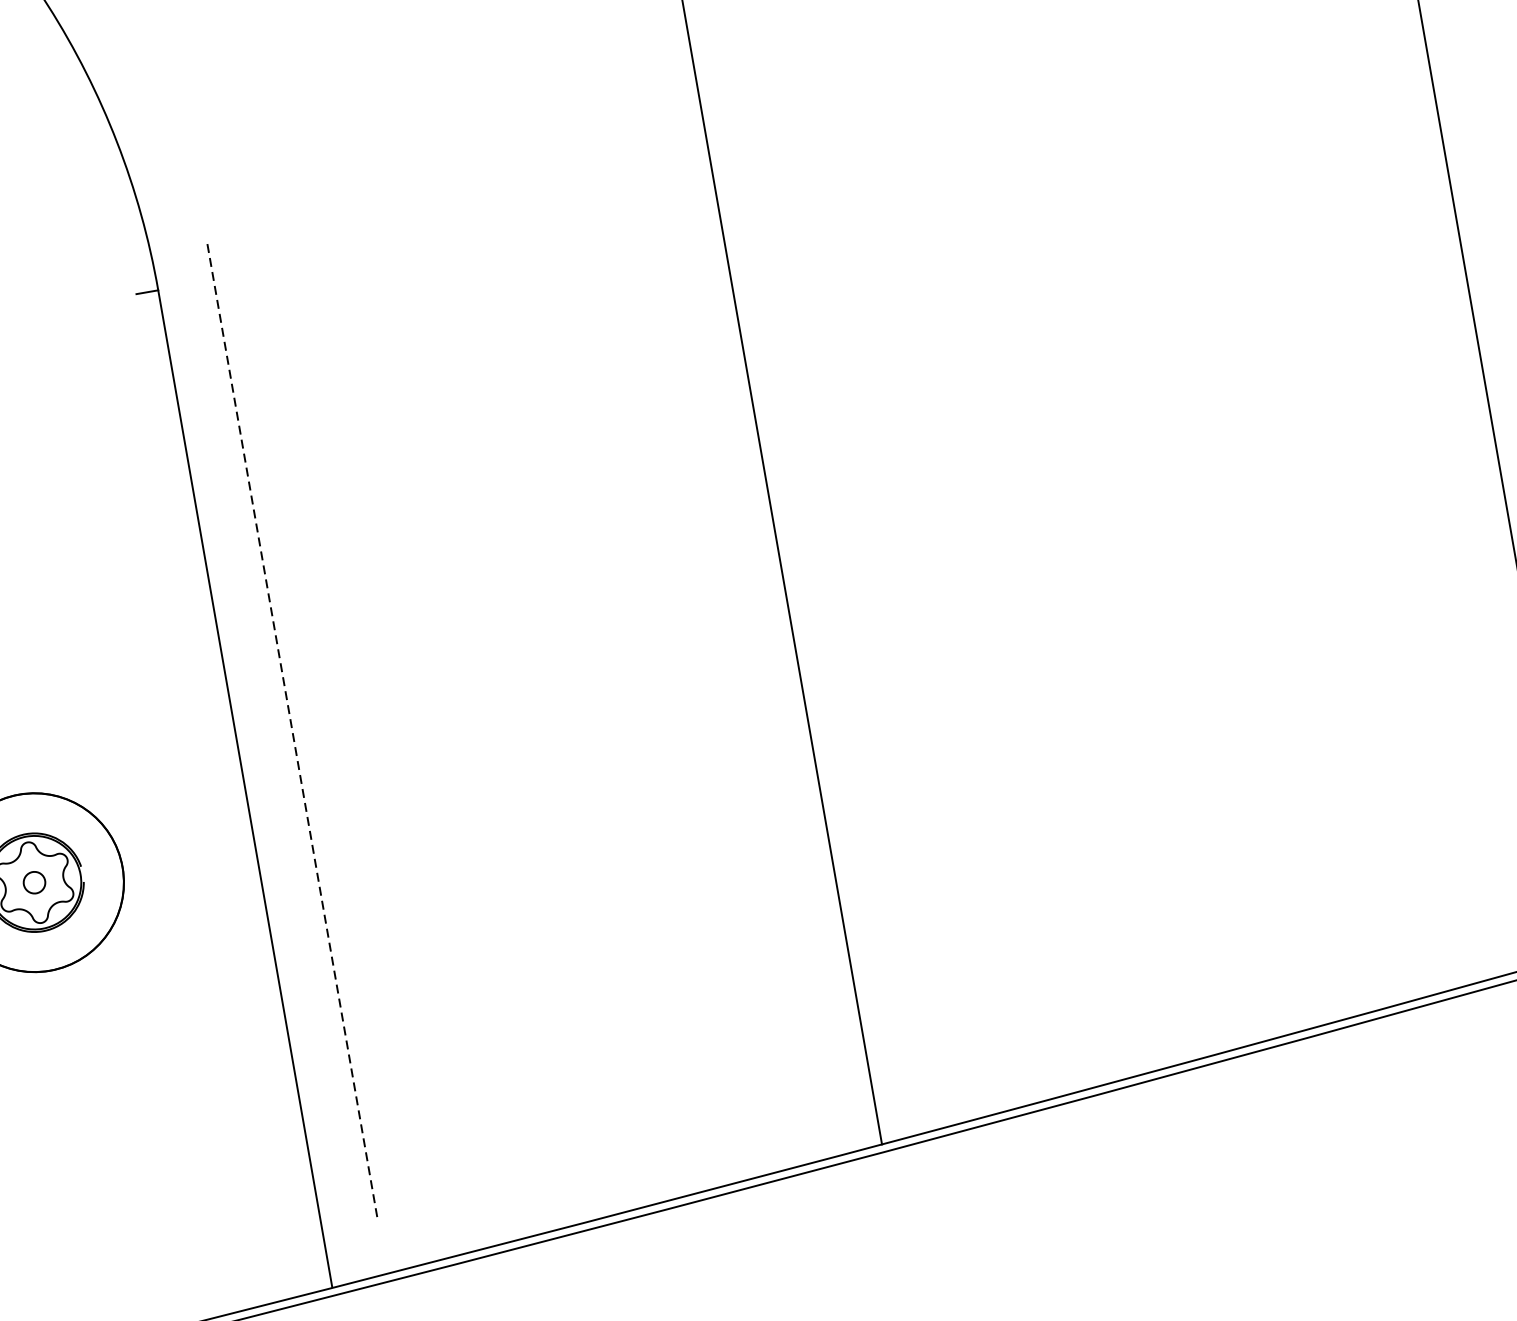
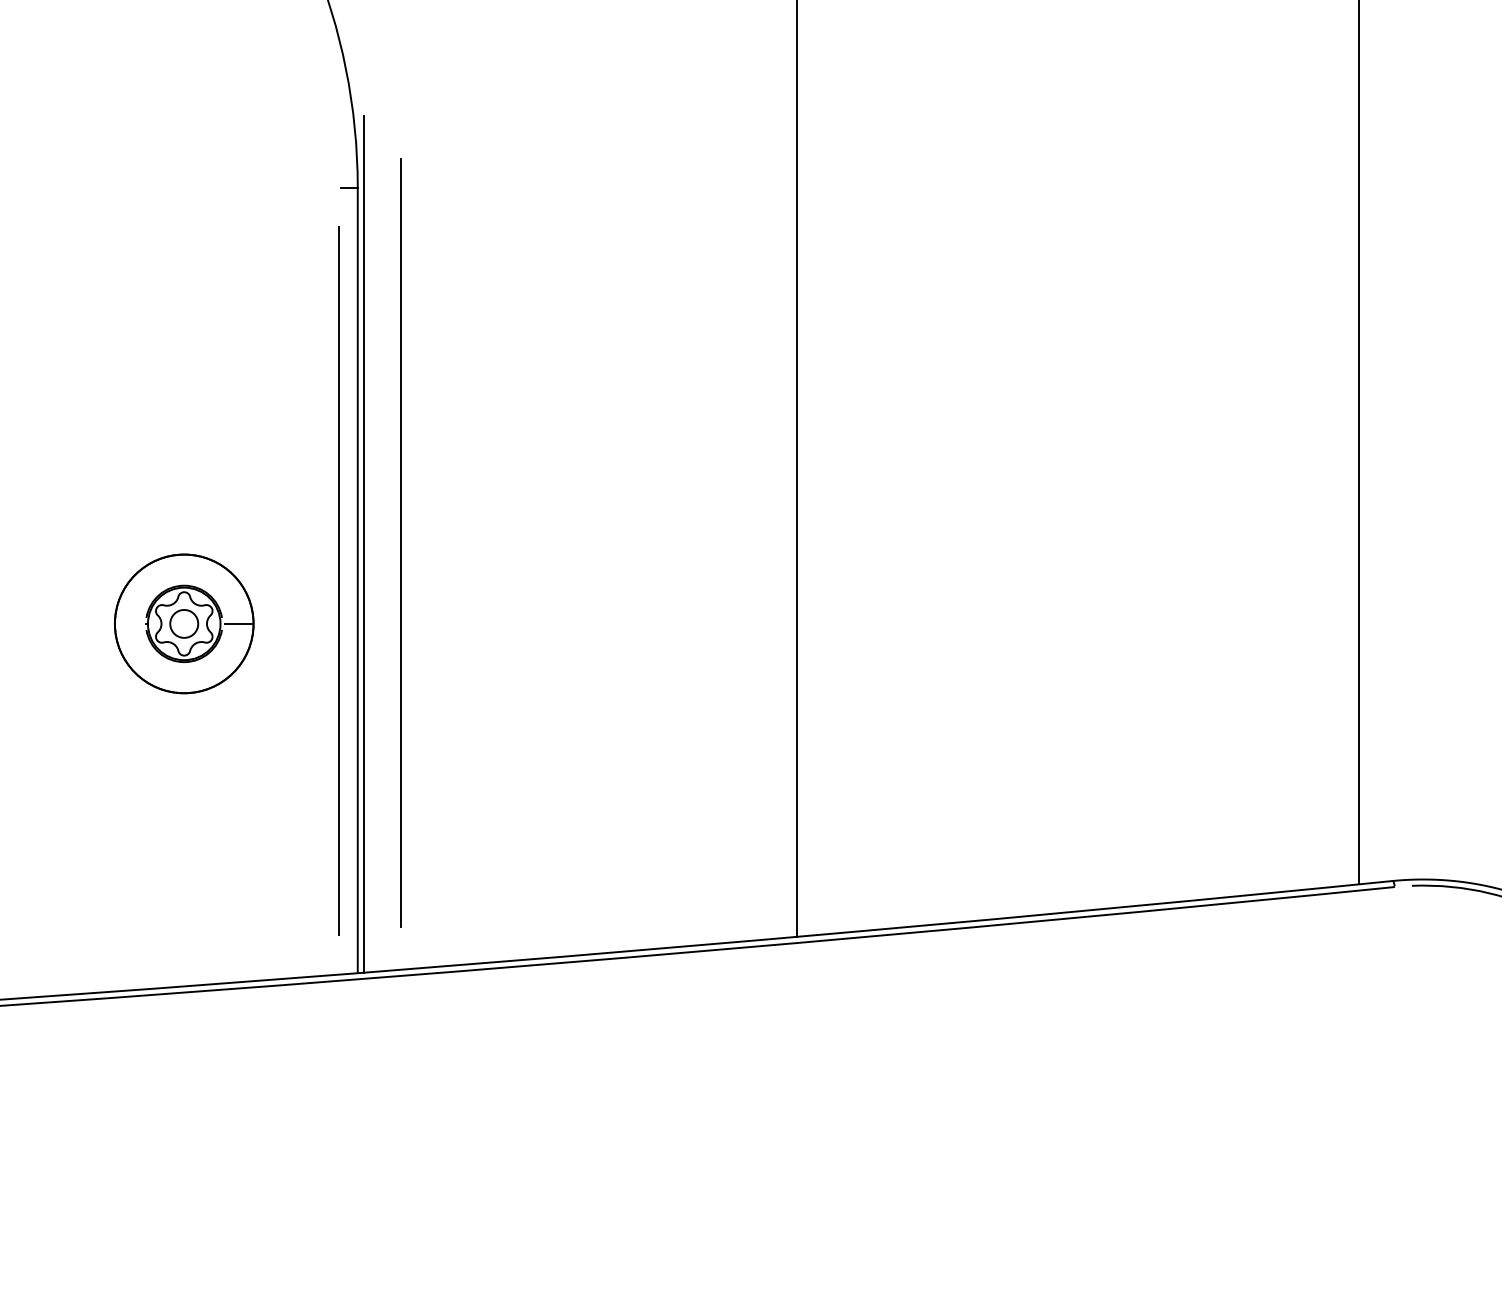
line: (292, 732) -> (401, 543), dashed -> solid
line: (245, 741) -> (364, 544), added
line: (222, 794) -> (339, 581), added
line: (103, 870) -> (238, 623), added
circle: (34, 882) -> (184, 623), size x1.67

